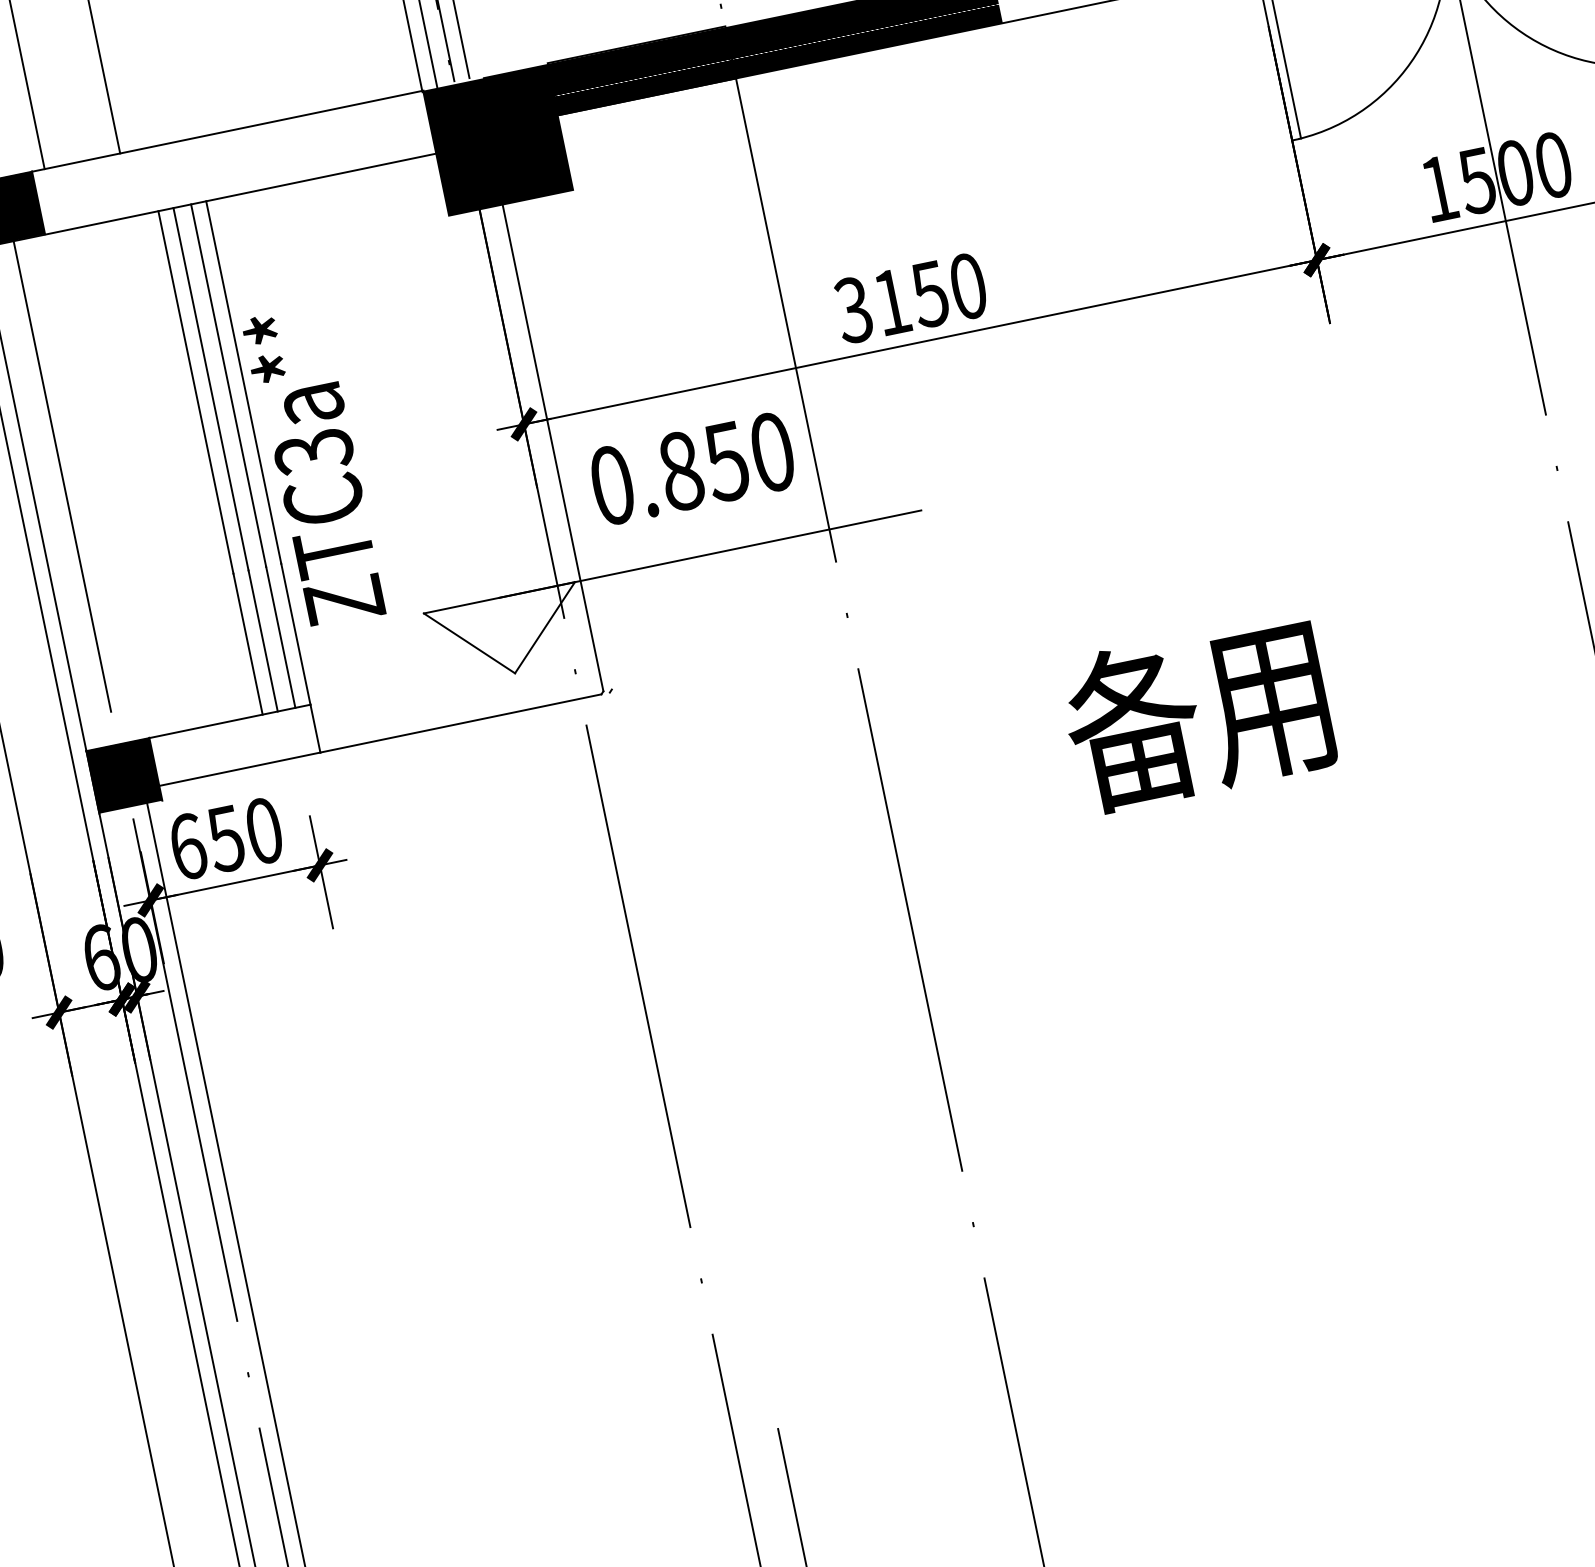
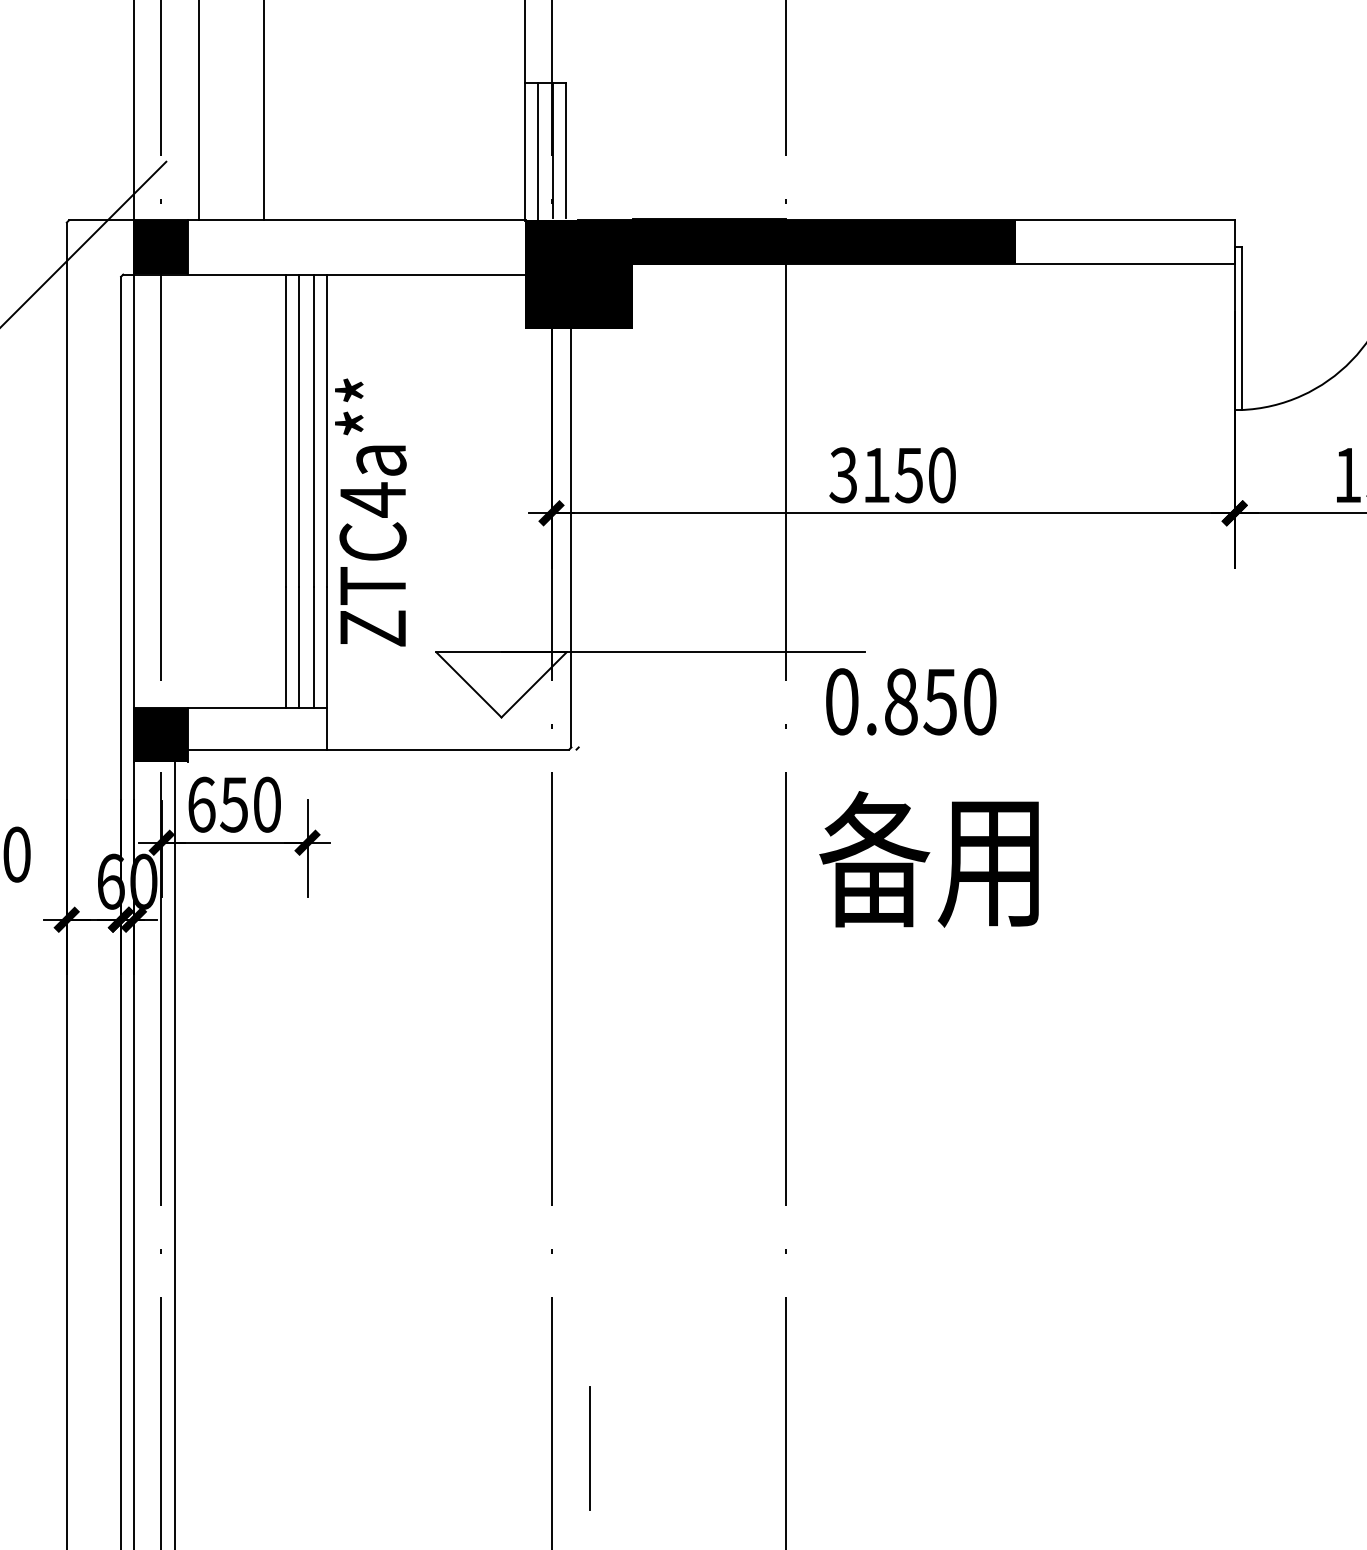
text: (312, 451) -> (372, 499), ZTC3a** -> ZTC4a**
text: (692, 468) -> (911, 701), moved
text: (1196, 713) -> (928, 859), moved

